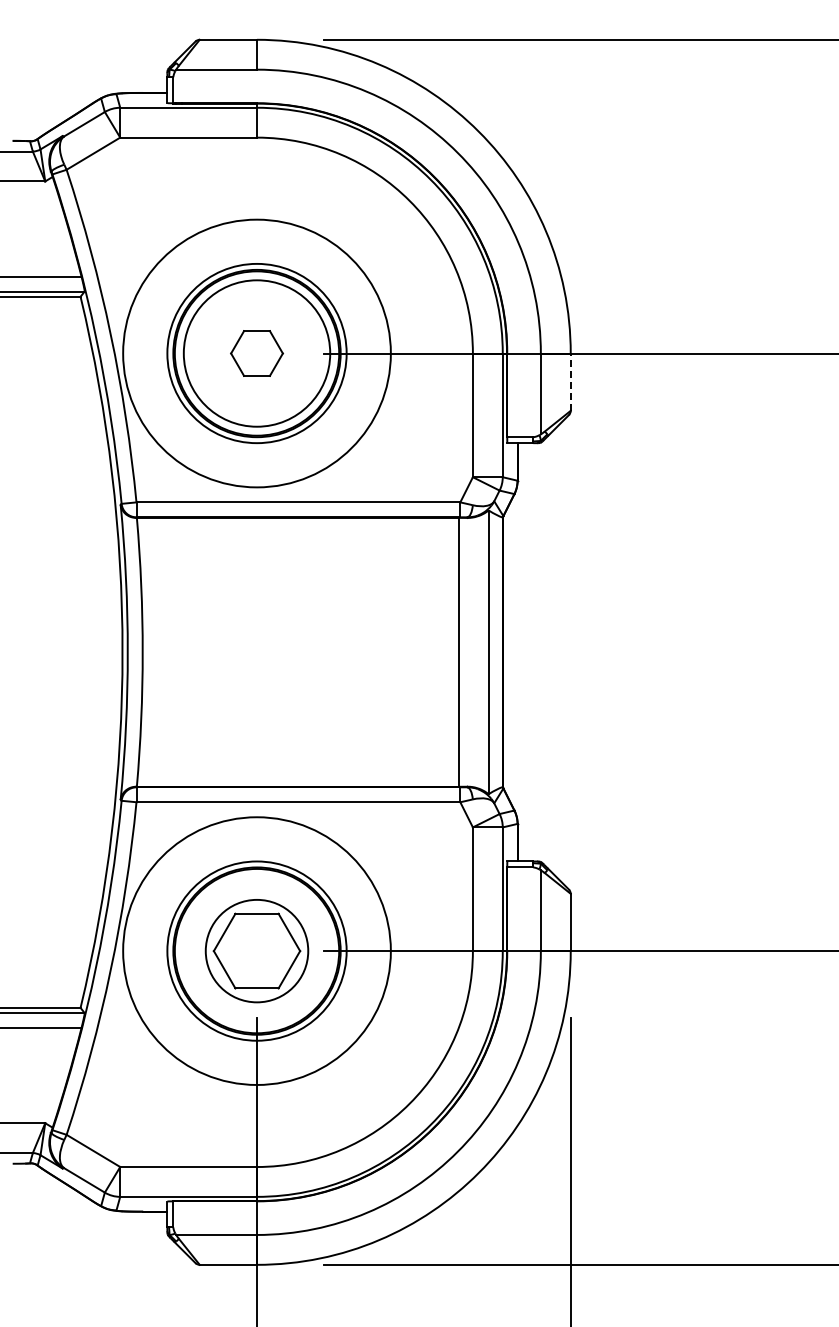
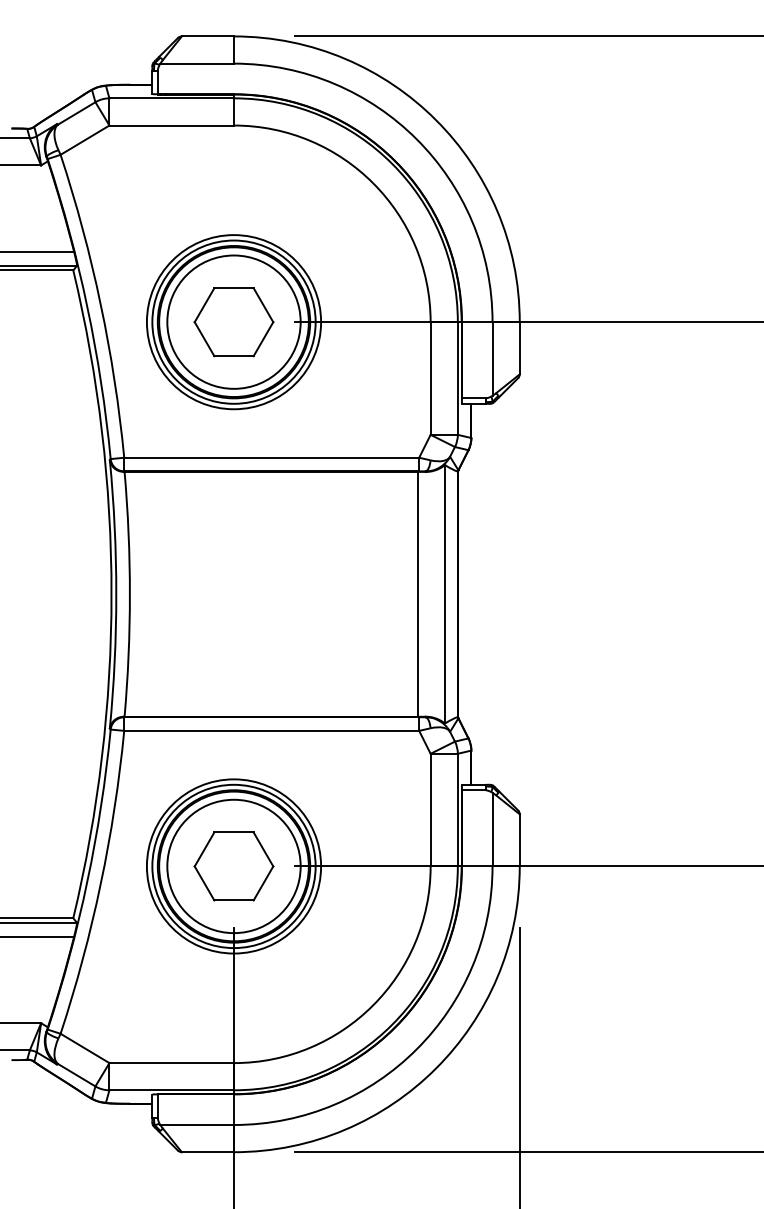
circle: (256, 353) -> (233, 322), size x0.71
part: (256, 353) -> (233, 322), size x1.67
line: (570, 382) -> (519, 348), dashed -> solid
circle: (256, 950) -> (233, 865), size x0.71
circle: (256, 950) -> (233, 865), size x1.43

